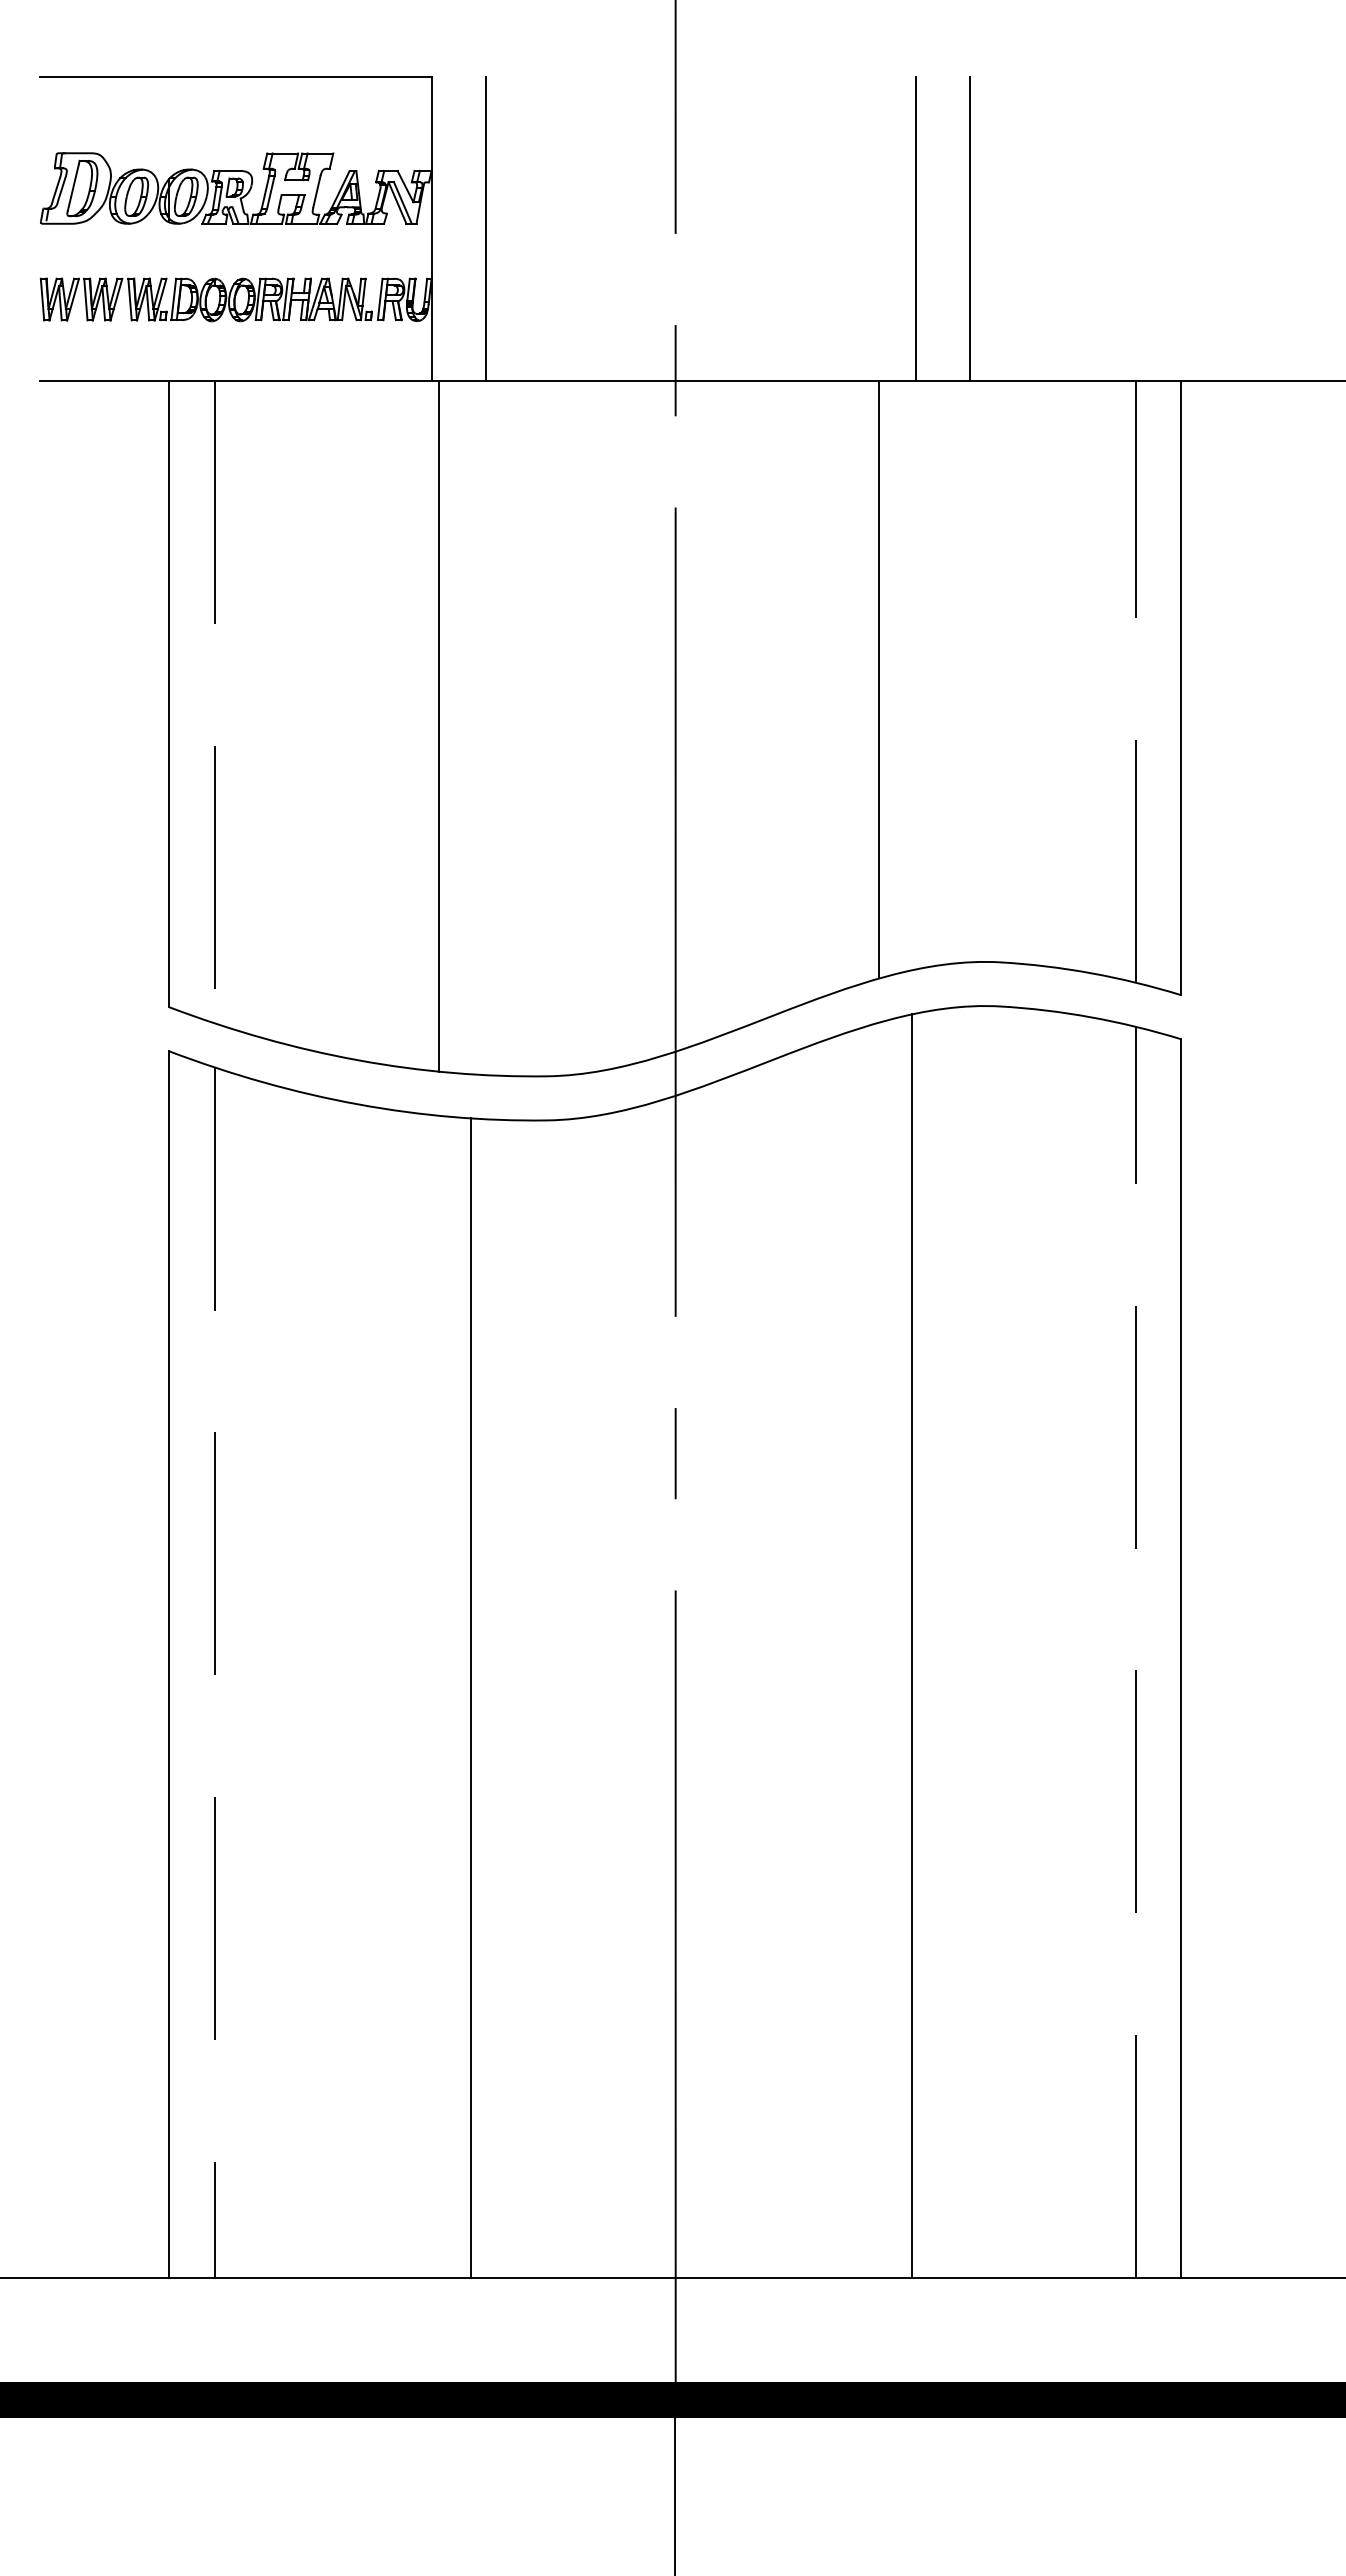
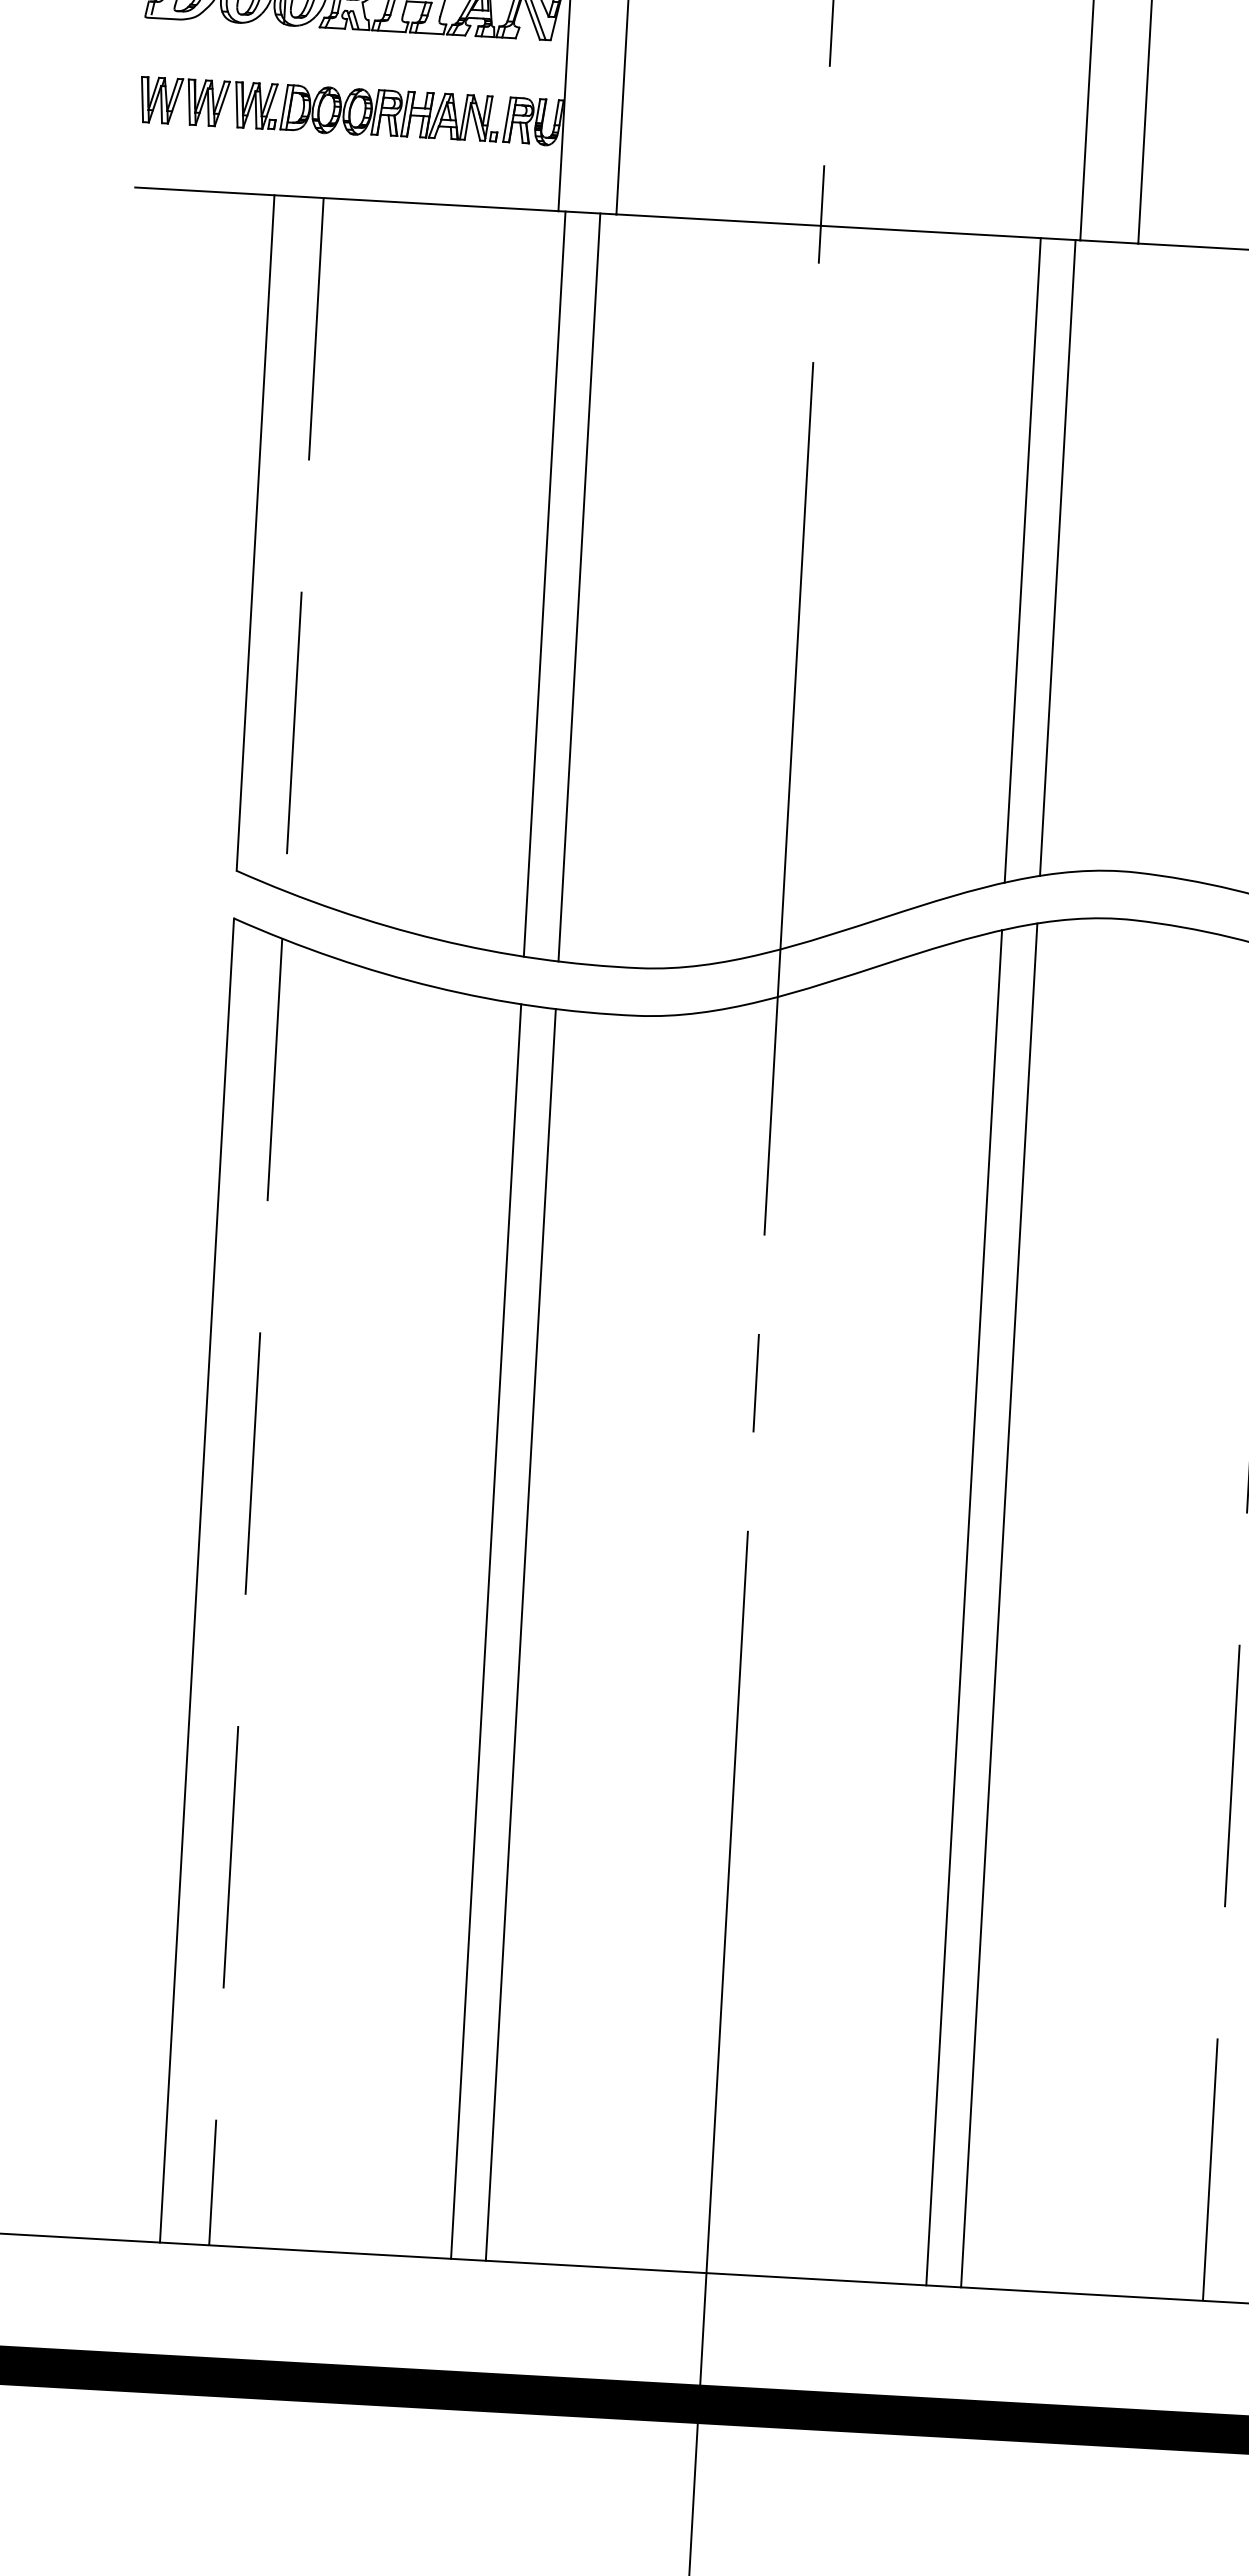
line: (911, 675) -> (1057, 557), added
line: (471, 727) -> (579, 587), added
line: (879, 1650) -> (964, 1607), added
line: (439, 1696) -> (486, 1631), added

